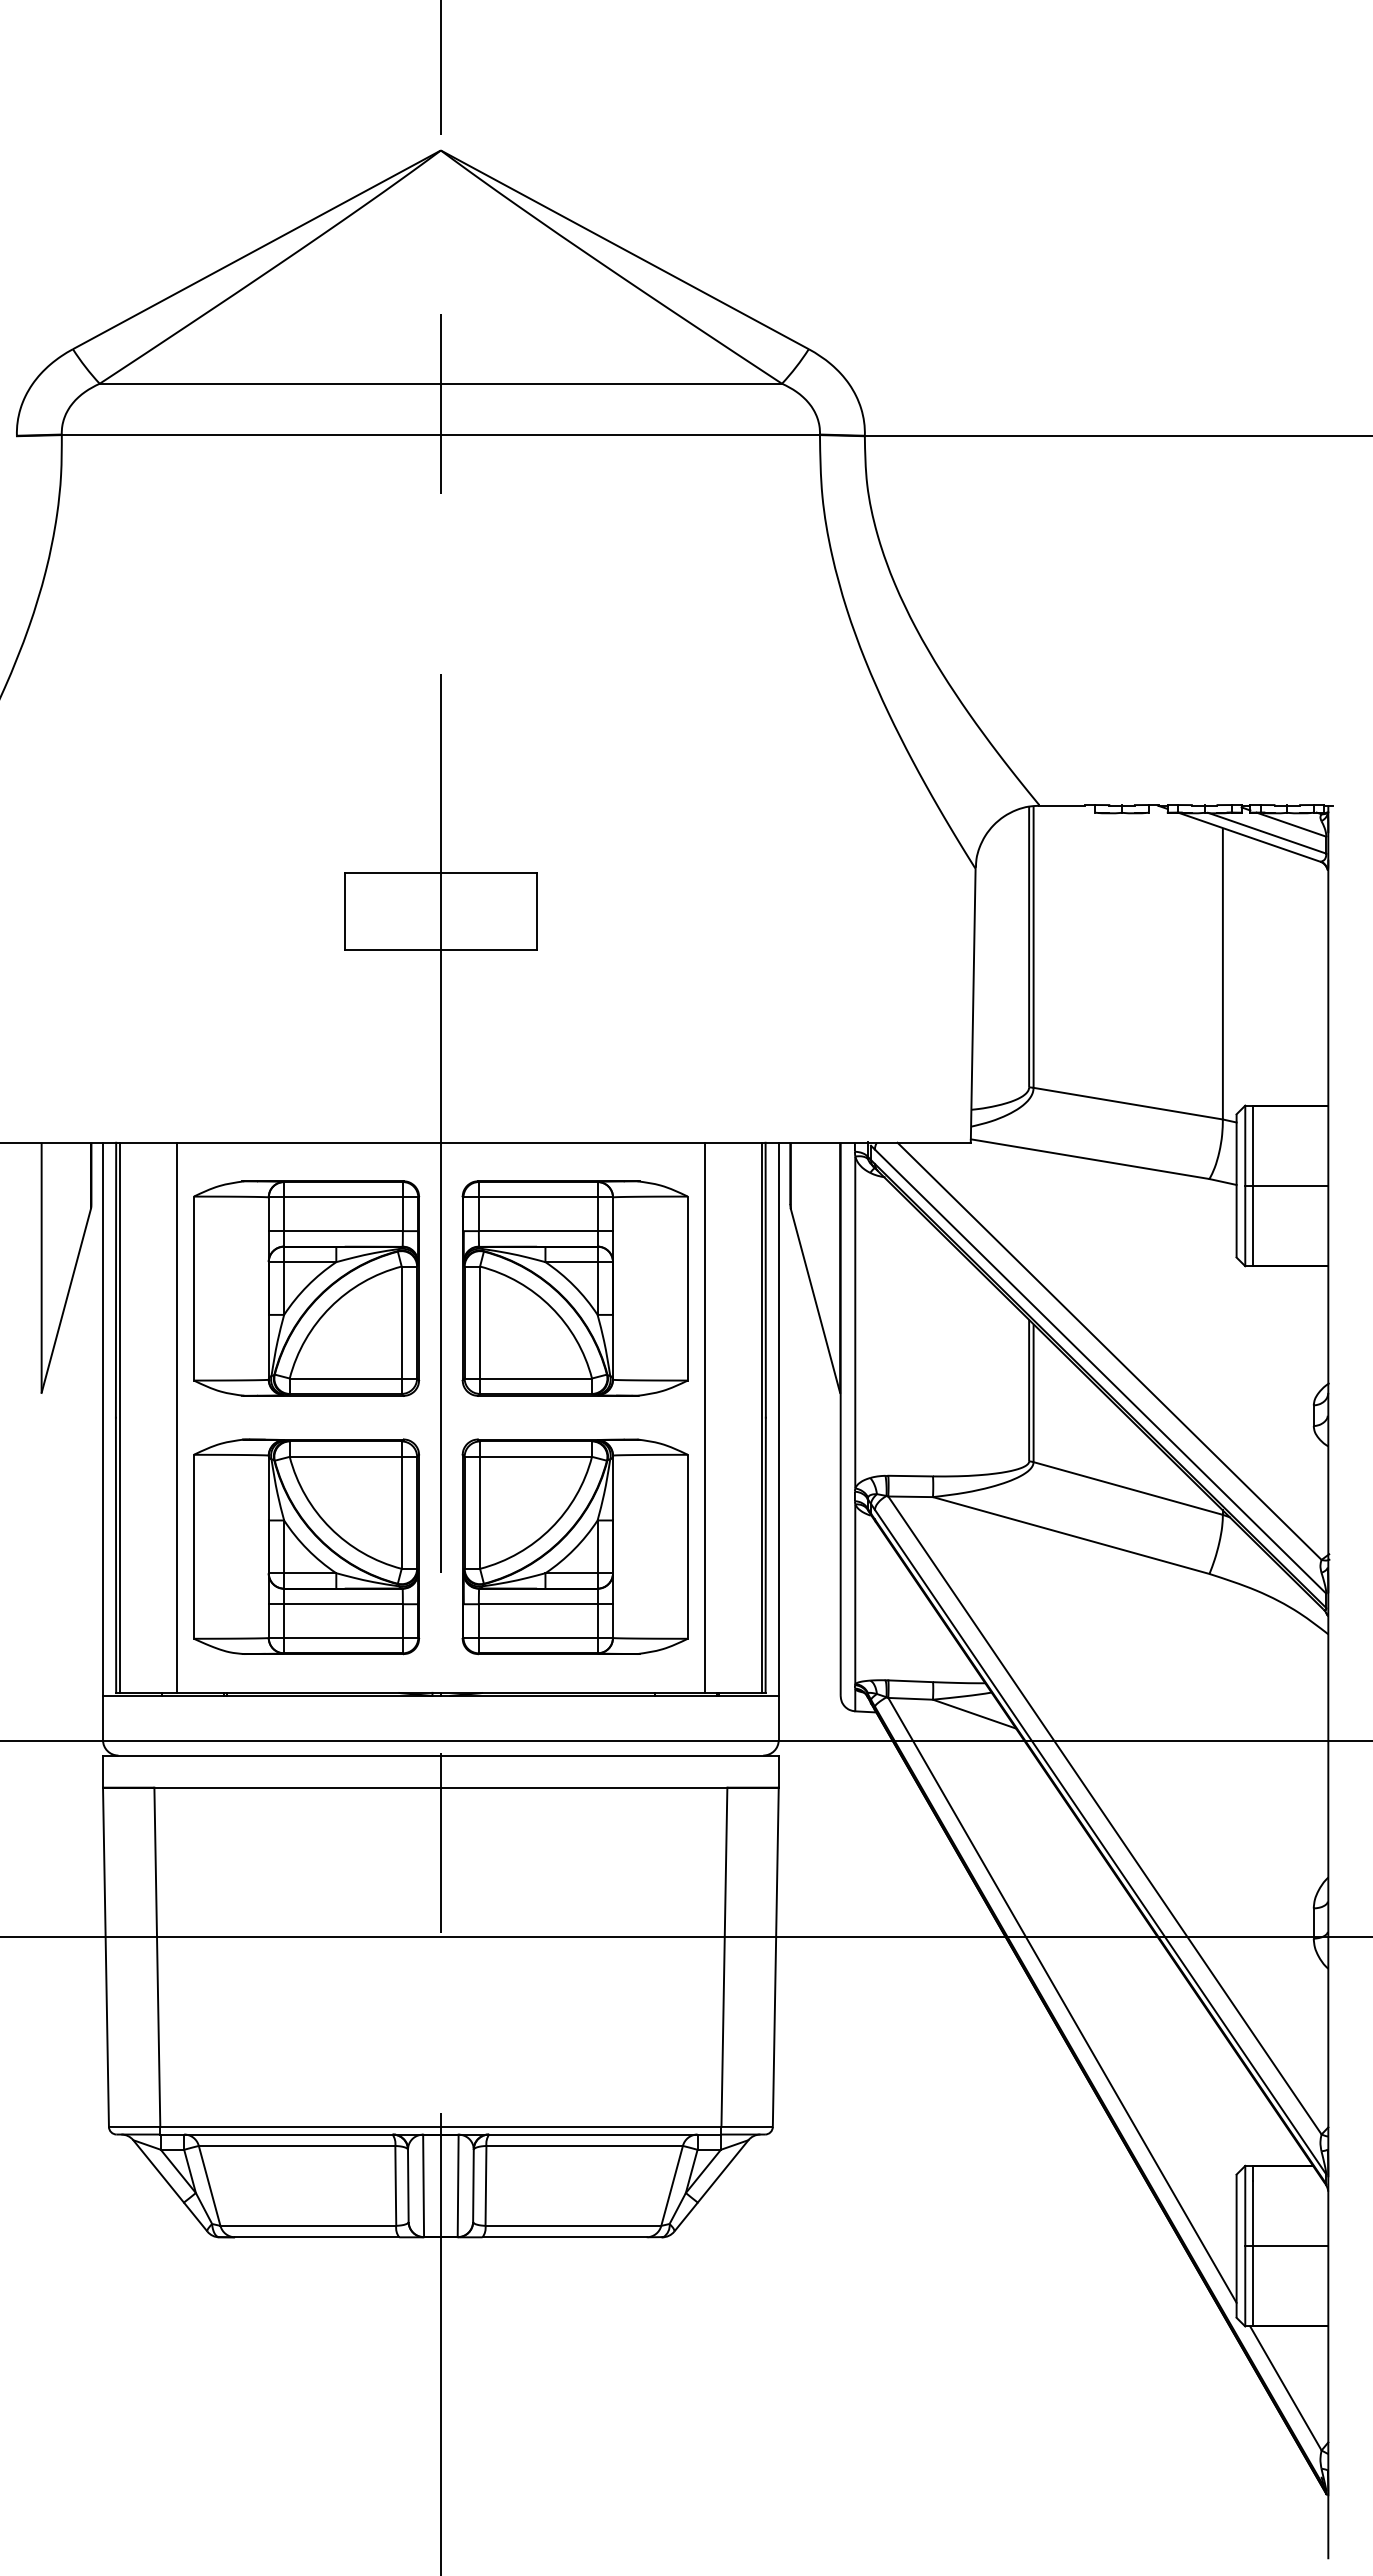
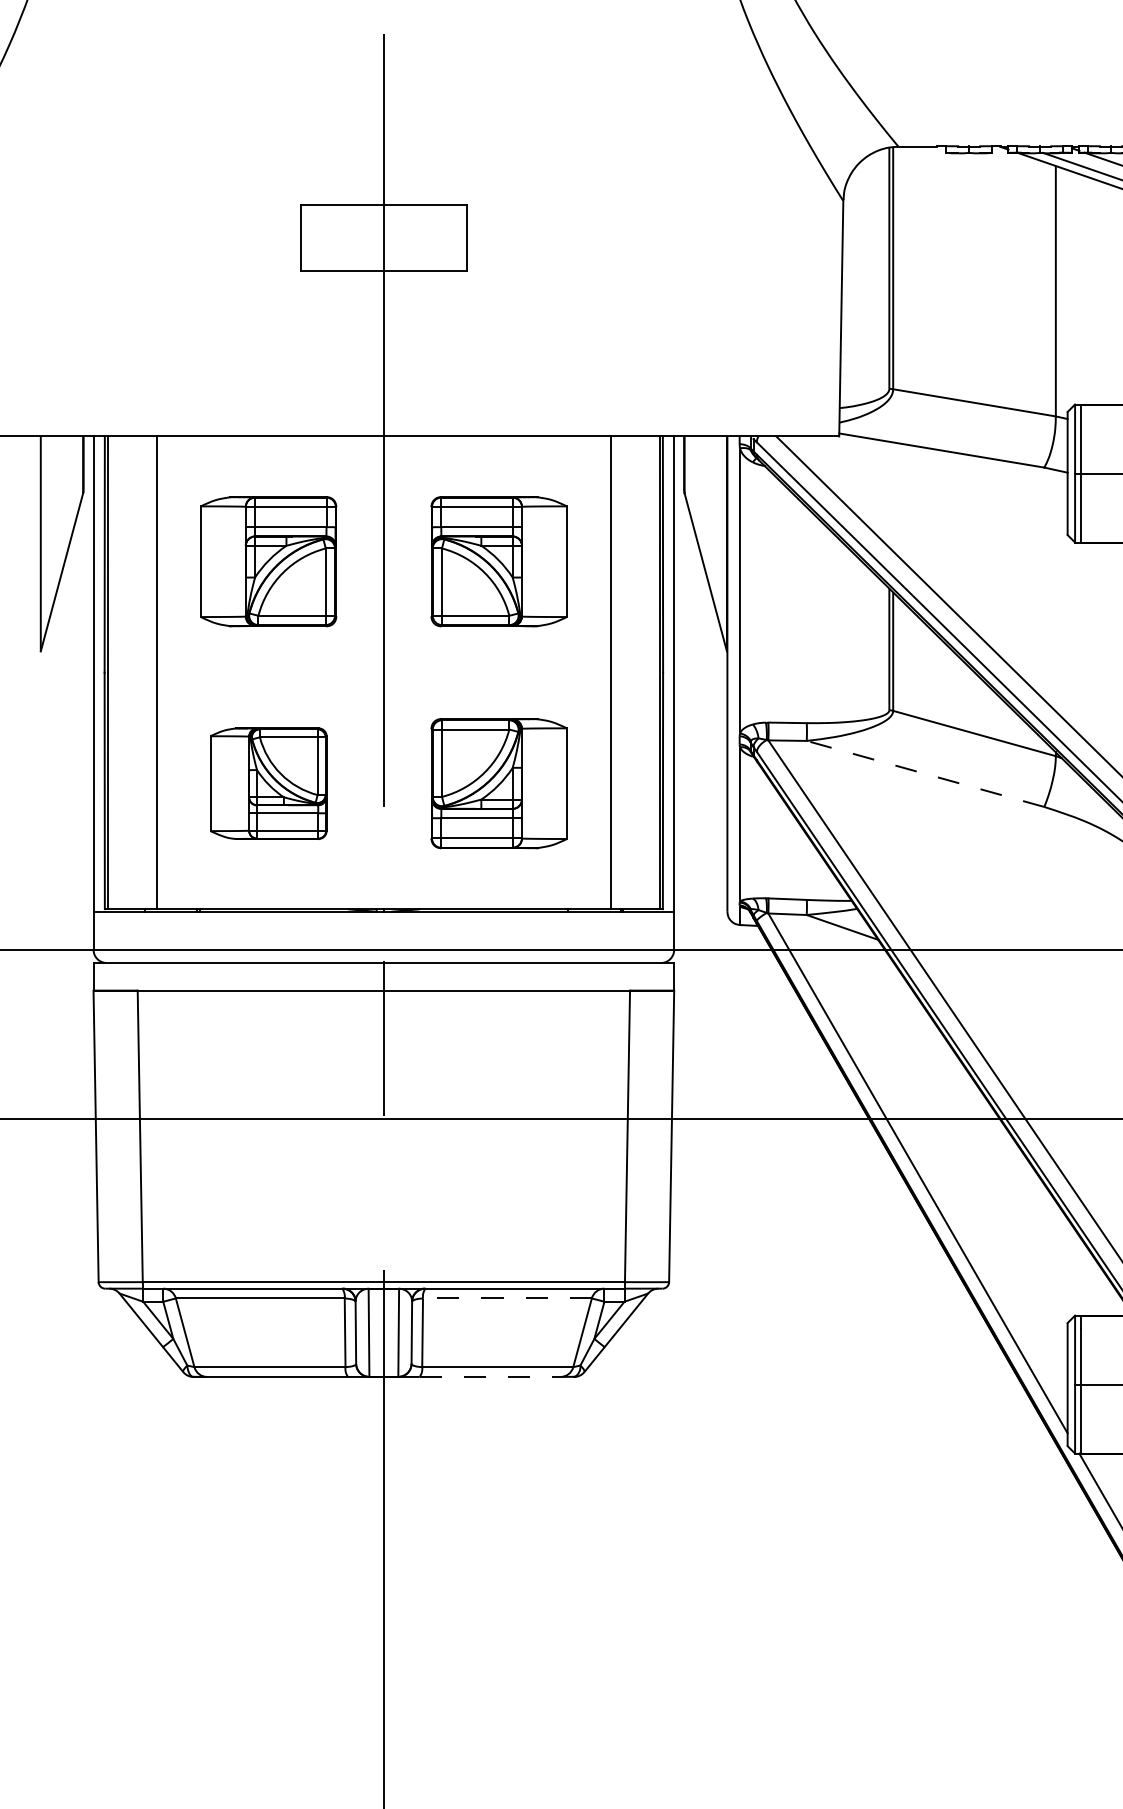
part: (306, 1288) -> (268, 561), size x0.7
part: (574, 1288) -> (498, 561), size x0.7
line: (1070, 1535) -> (924, 773), solid -> dashed
part: (306, 1546) -> (268, 783), size x0.6
part: (574, 1546) -> (498, 783), size x0.7
line: (584, 2145) -> (507, 1298), solid -> dashed
line: (565, 2237) -> (490, 1377), solid -> dashed

